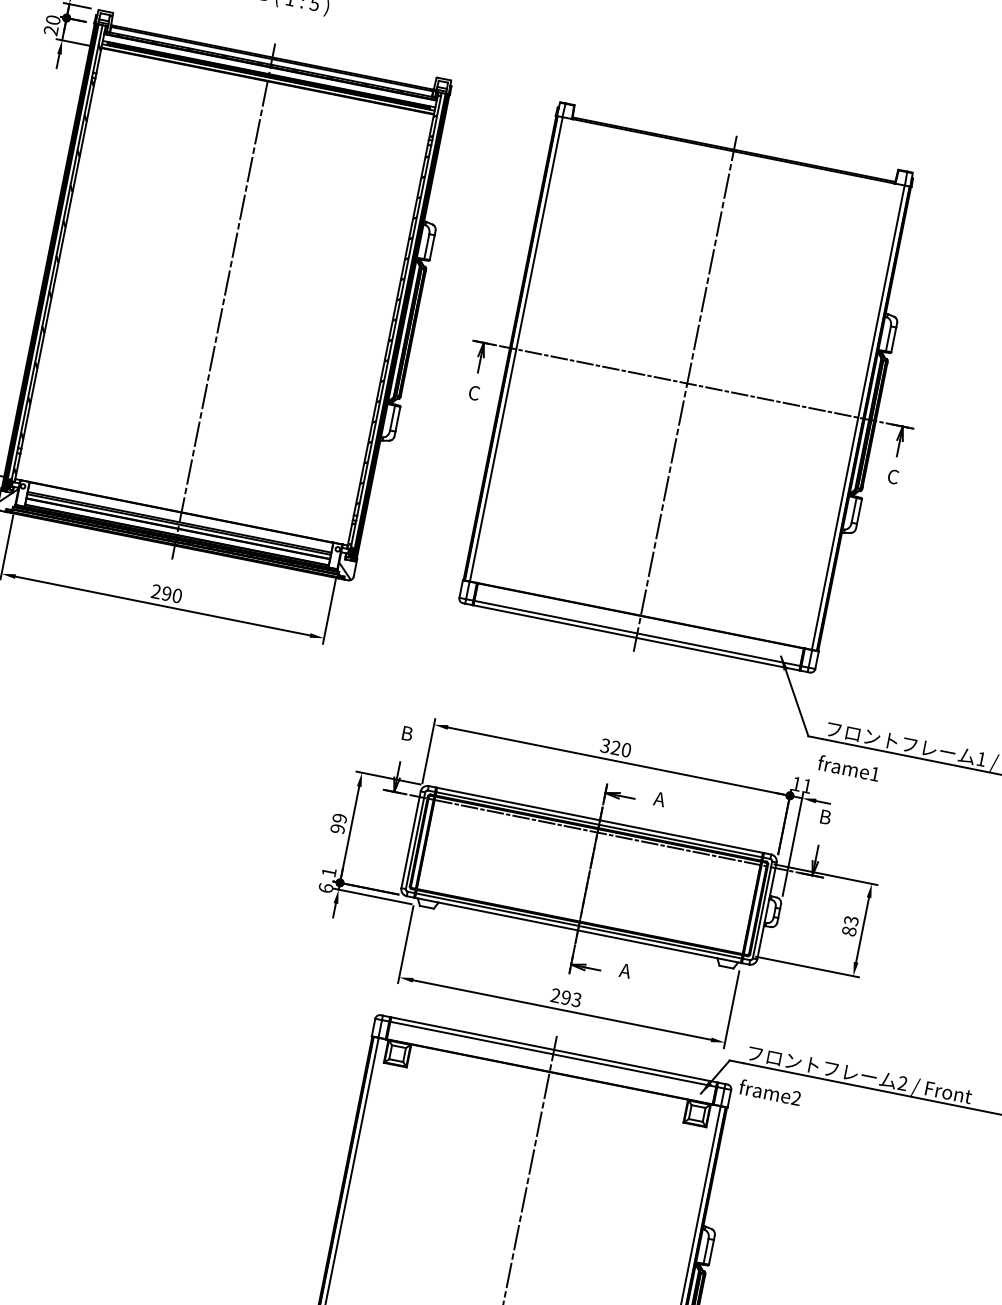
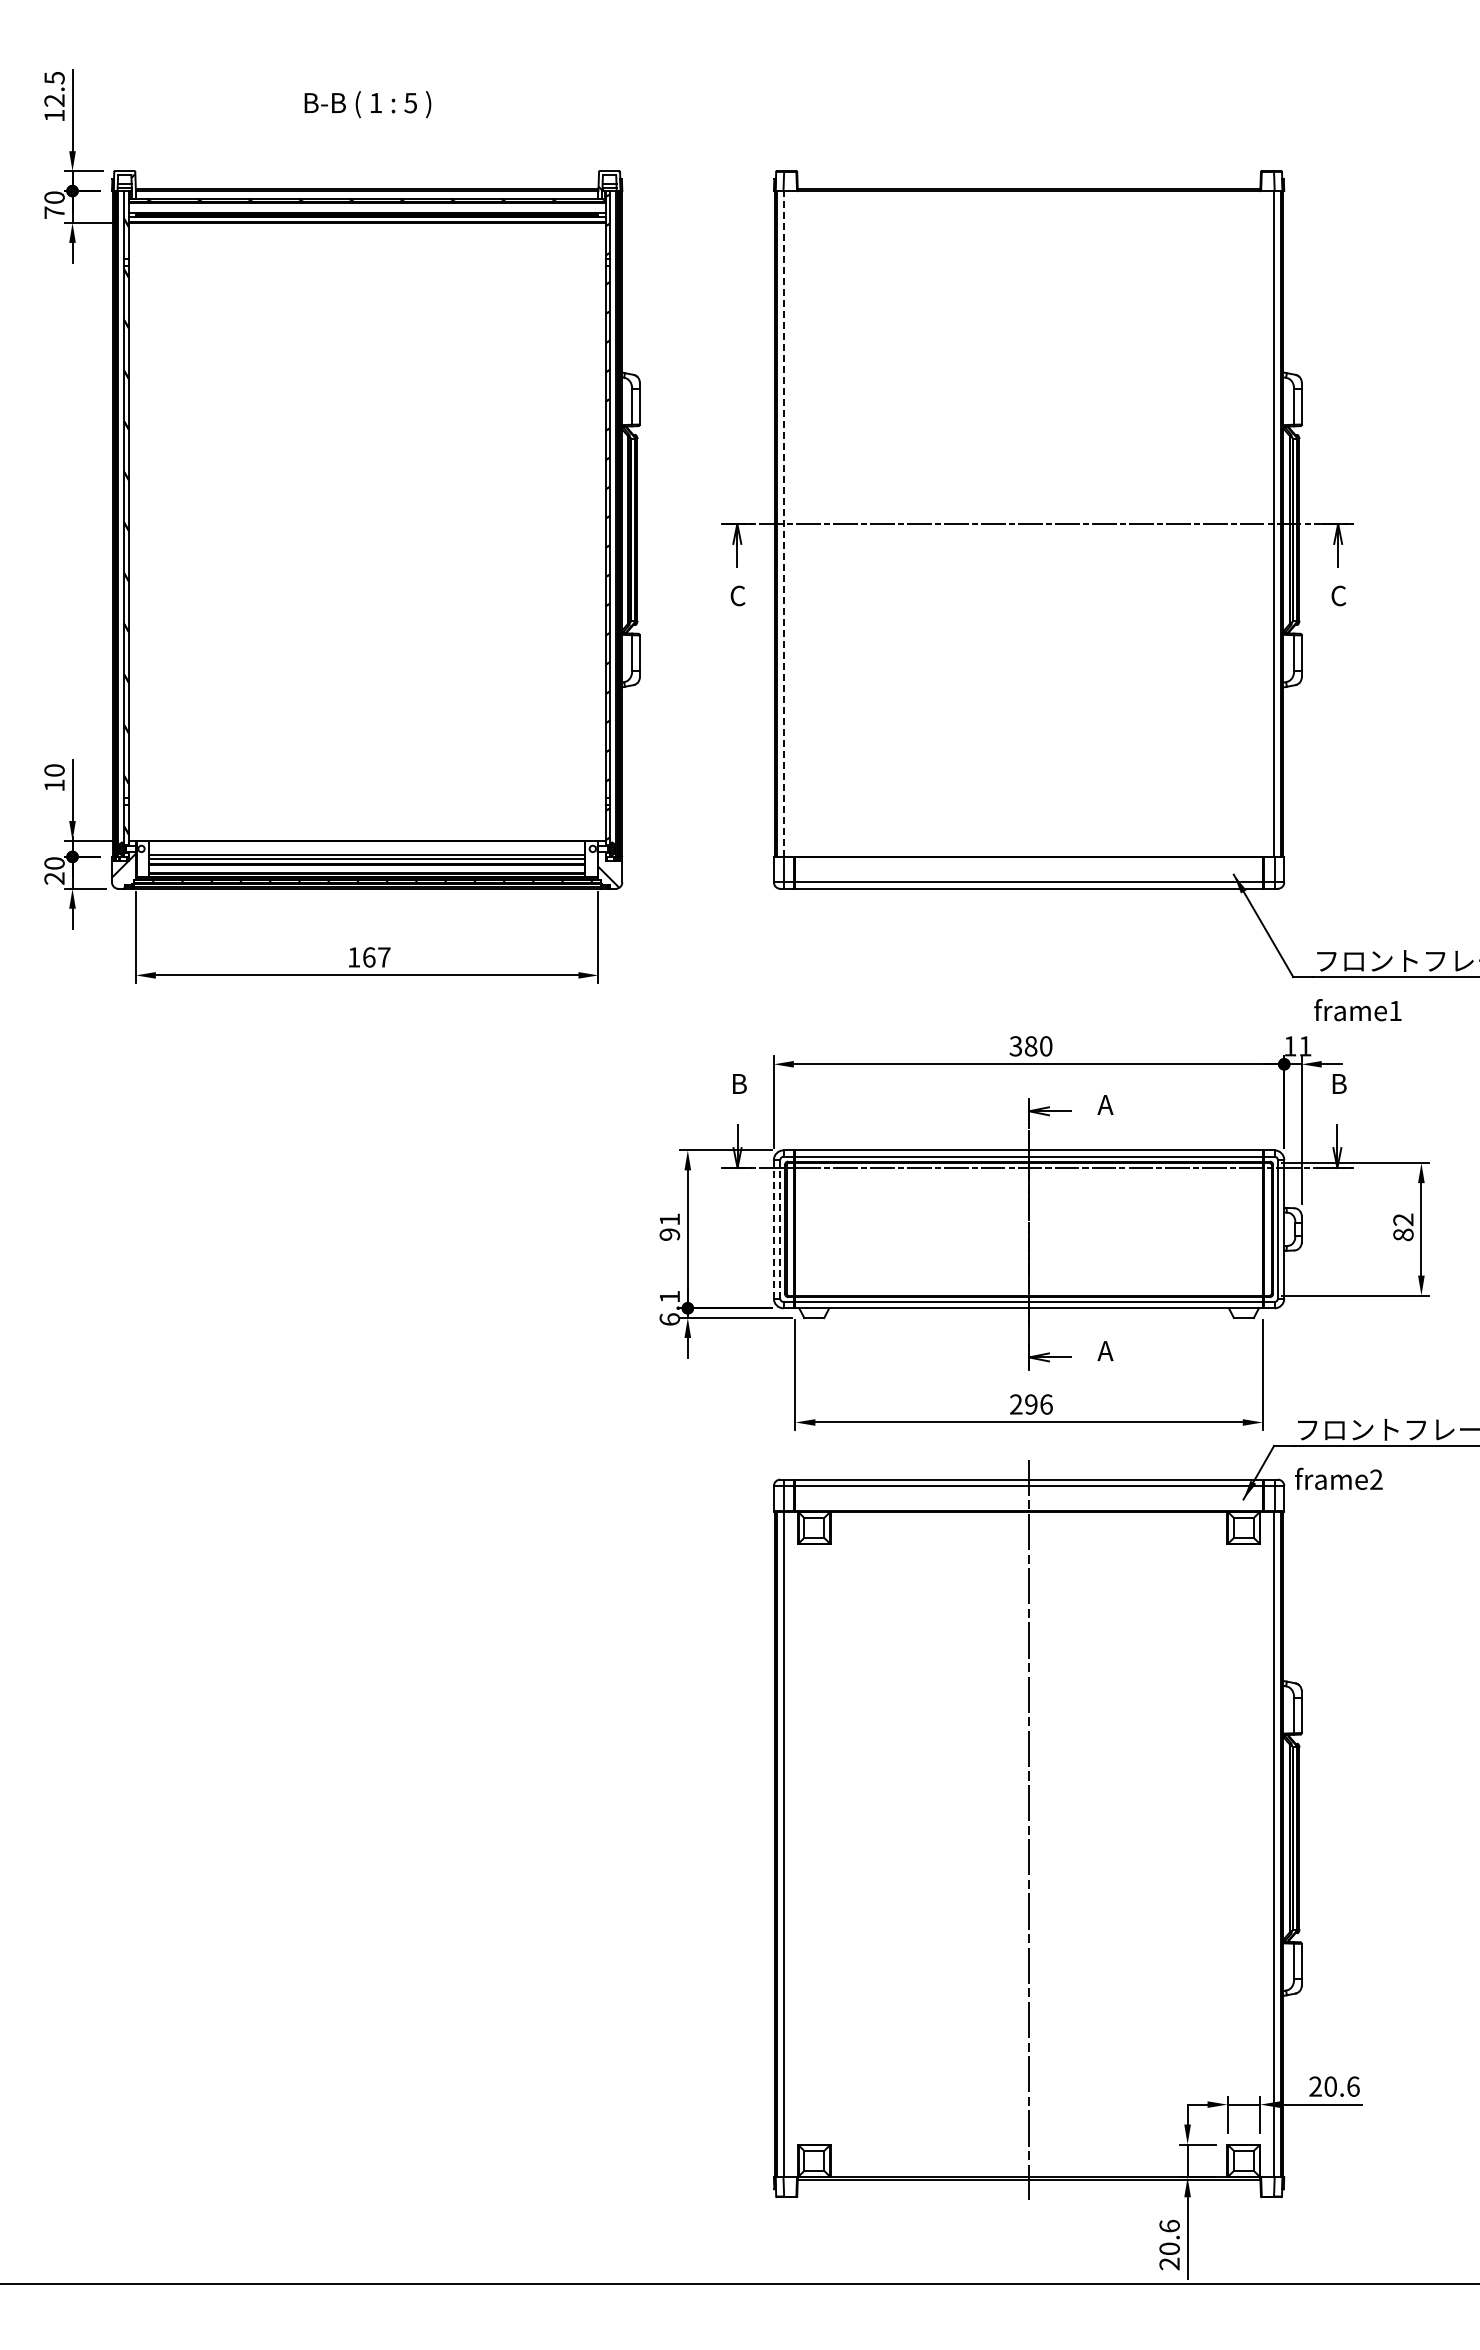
text: (51, 30) -> (54, 212), 20 -> 70
line: (223, 301) -> (367, 538), removed
line: (515, 349) -> (783, 524), solid -> dashed
line: (685, 393) -> (1029, 538), removed
text: (166, 593) -> (368, 957), 290 -> 167
text: (615, 748) -> (1030, 1046), 320 -> 380
text: (339, 818) -> (669, 1219), 99 -> 91
line: (410, 839) -> (773, 1229), solid -> dashed
line: (415, 840) -> (780, 1228), solid -> dashed
text: (851, 920) -> (1403, 1219), 83 -> 82
text: (576, 999) -> (1046, 1404), 293 -> 296

